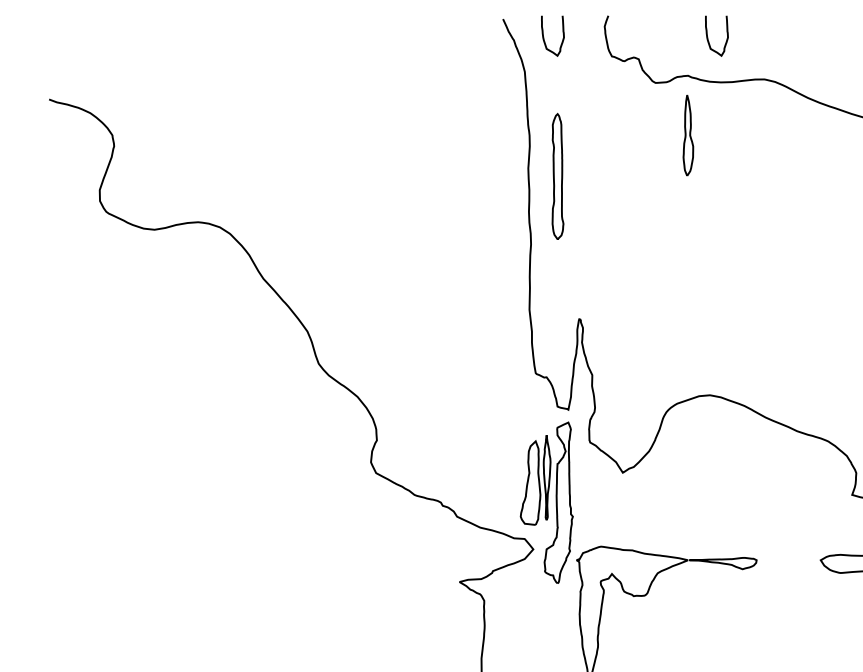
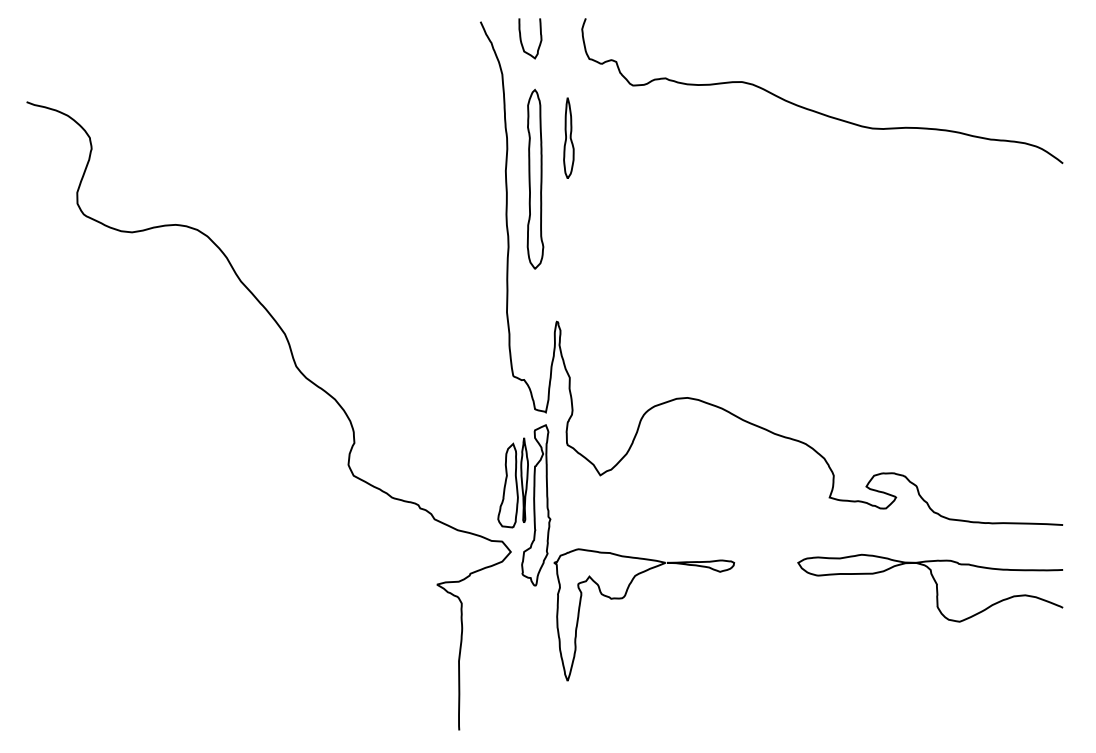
curve: (709, 39) -> (686, 42), removed
part: (688, 134) -> (568, 137), moved
part: (558, 175) -> (535, 178), size x1.43

